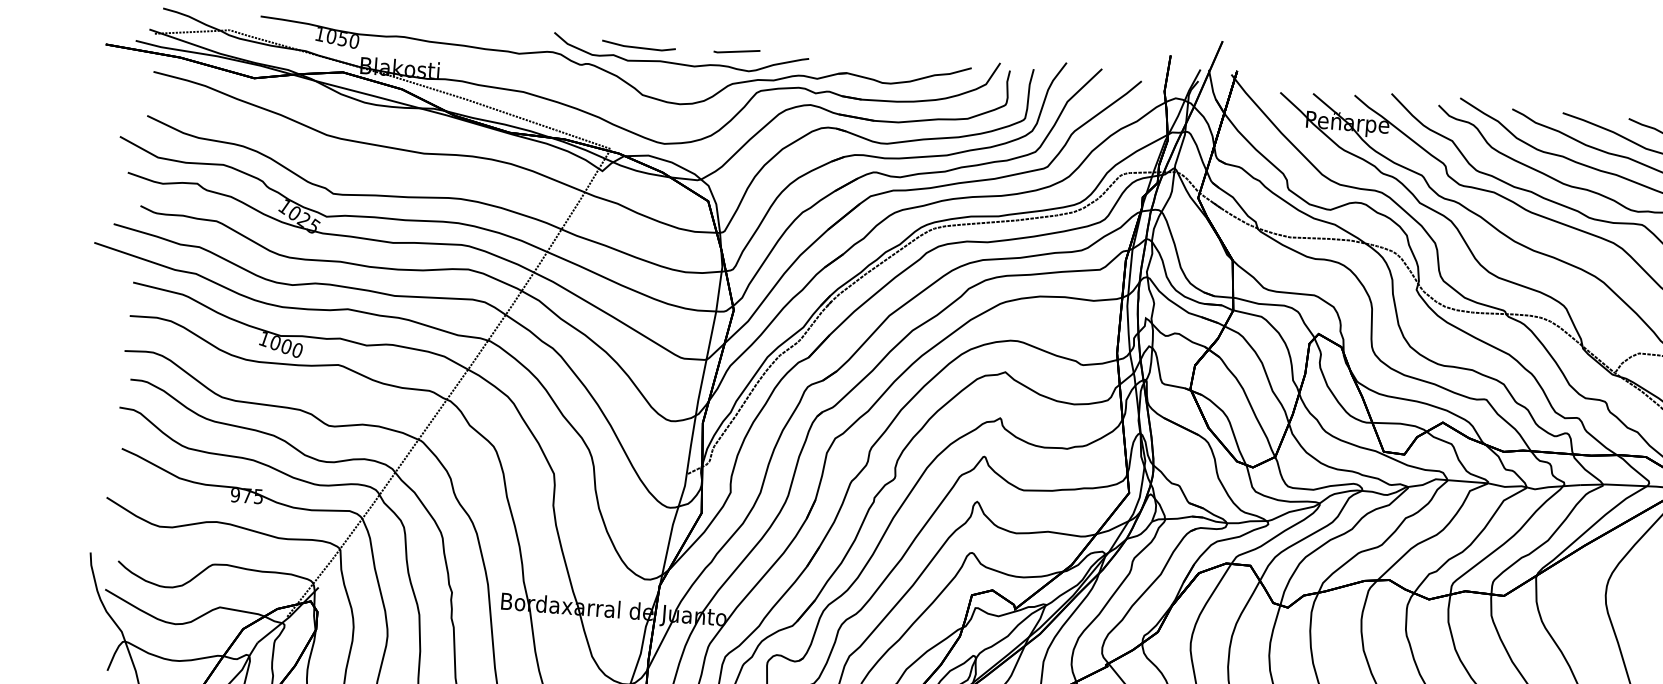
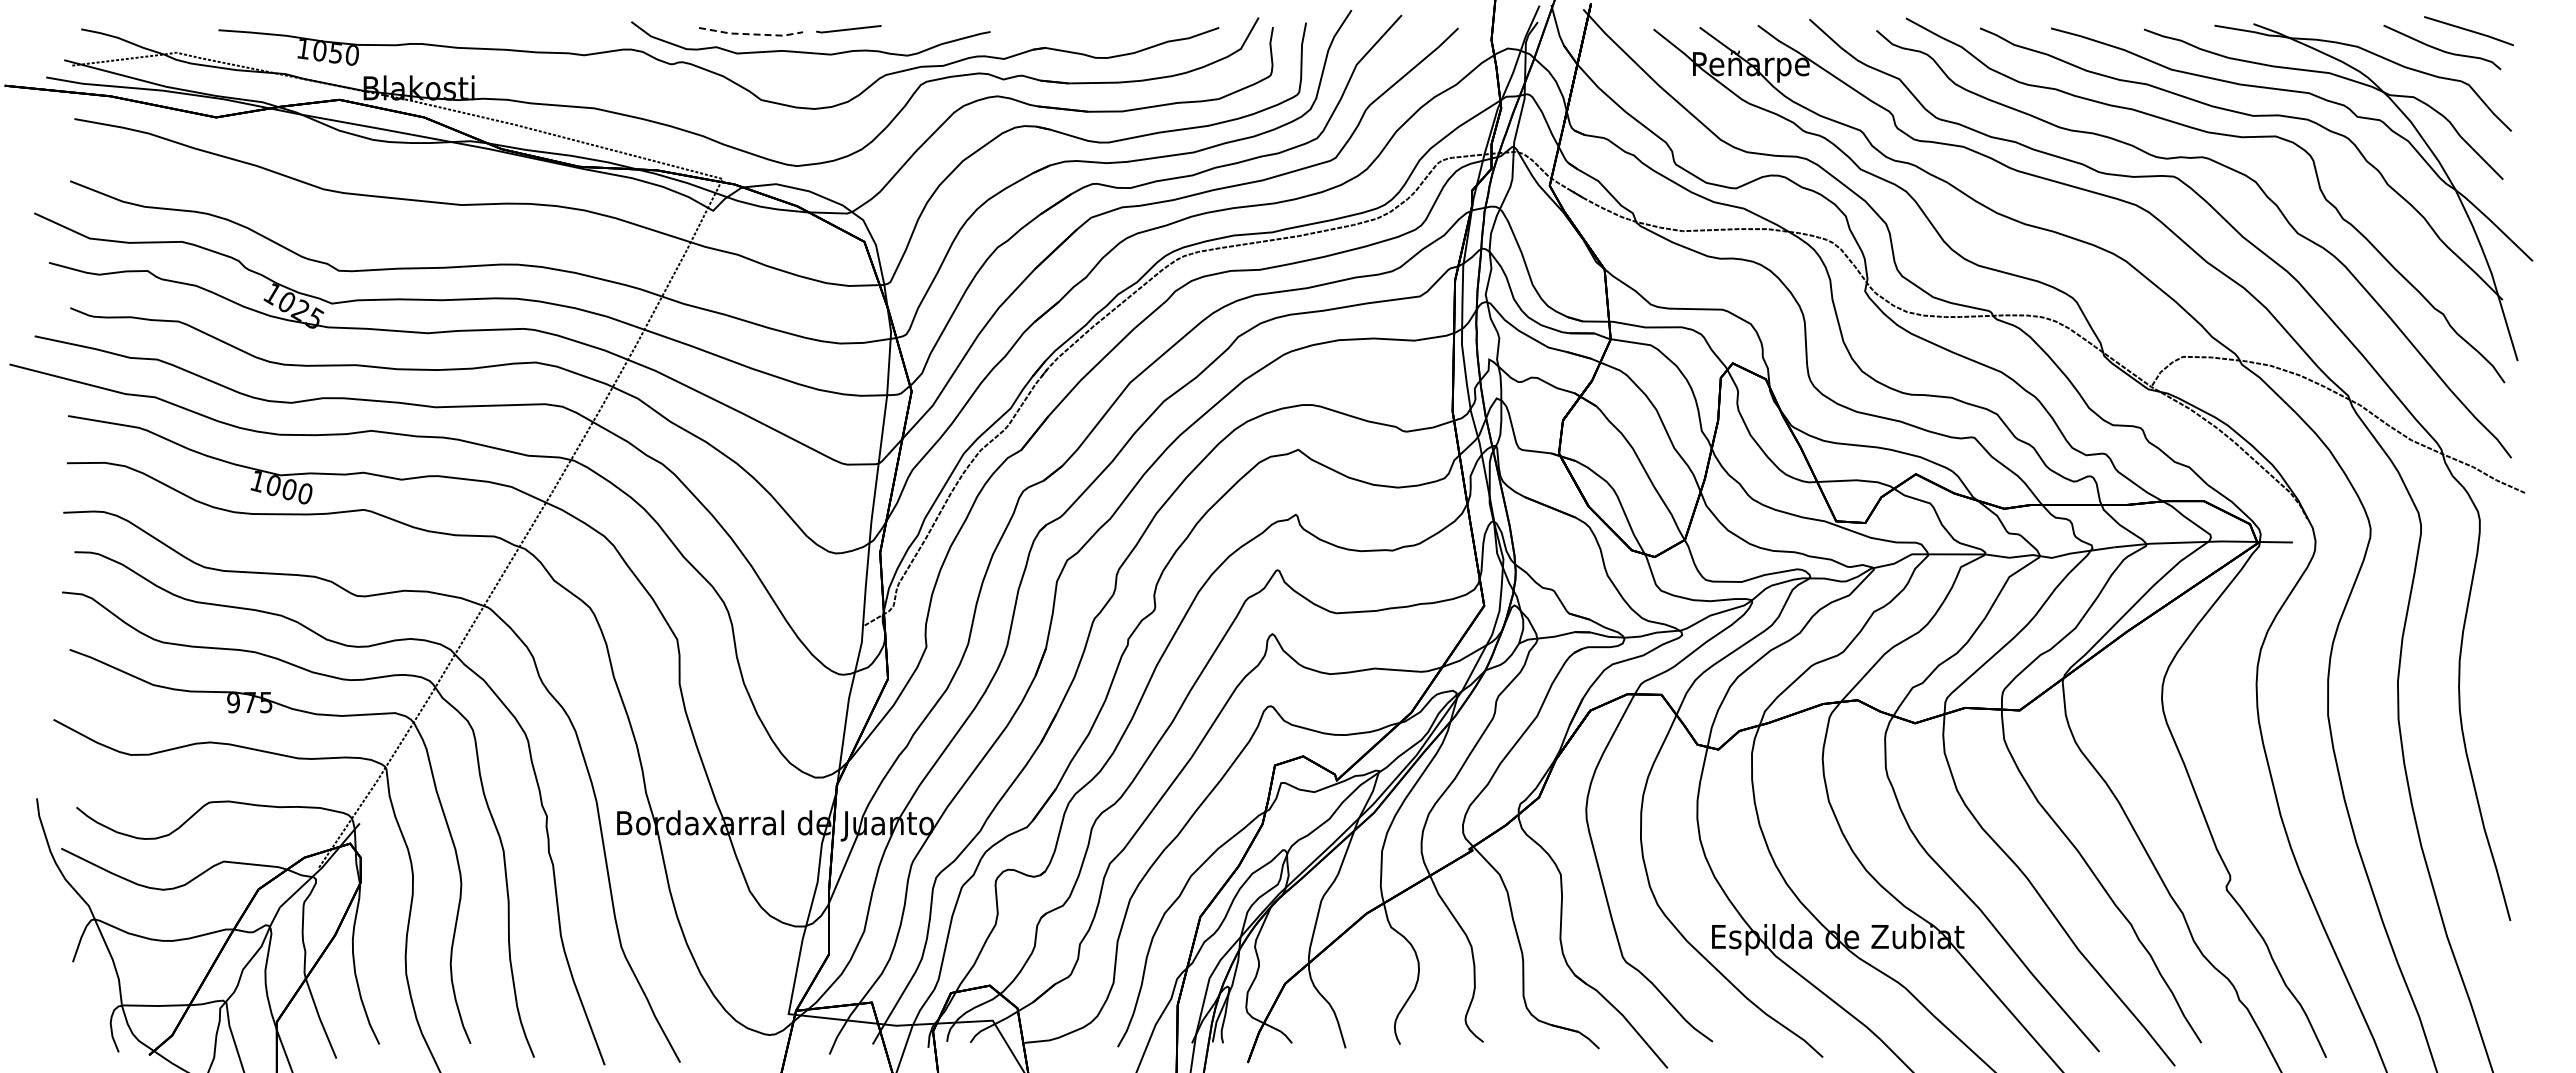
line: (638, 47) -> (750, 34), solid -> dashed
line: (736, 51) -> (848, 29), moved

